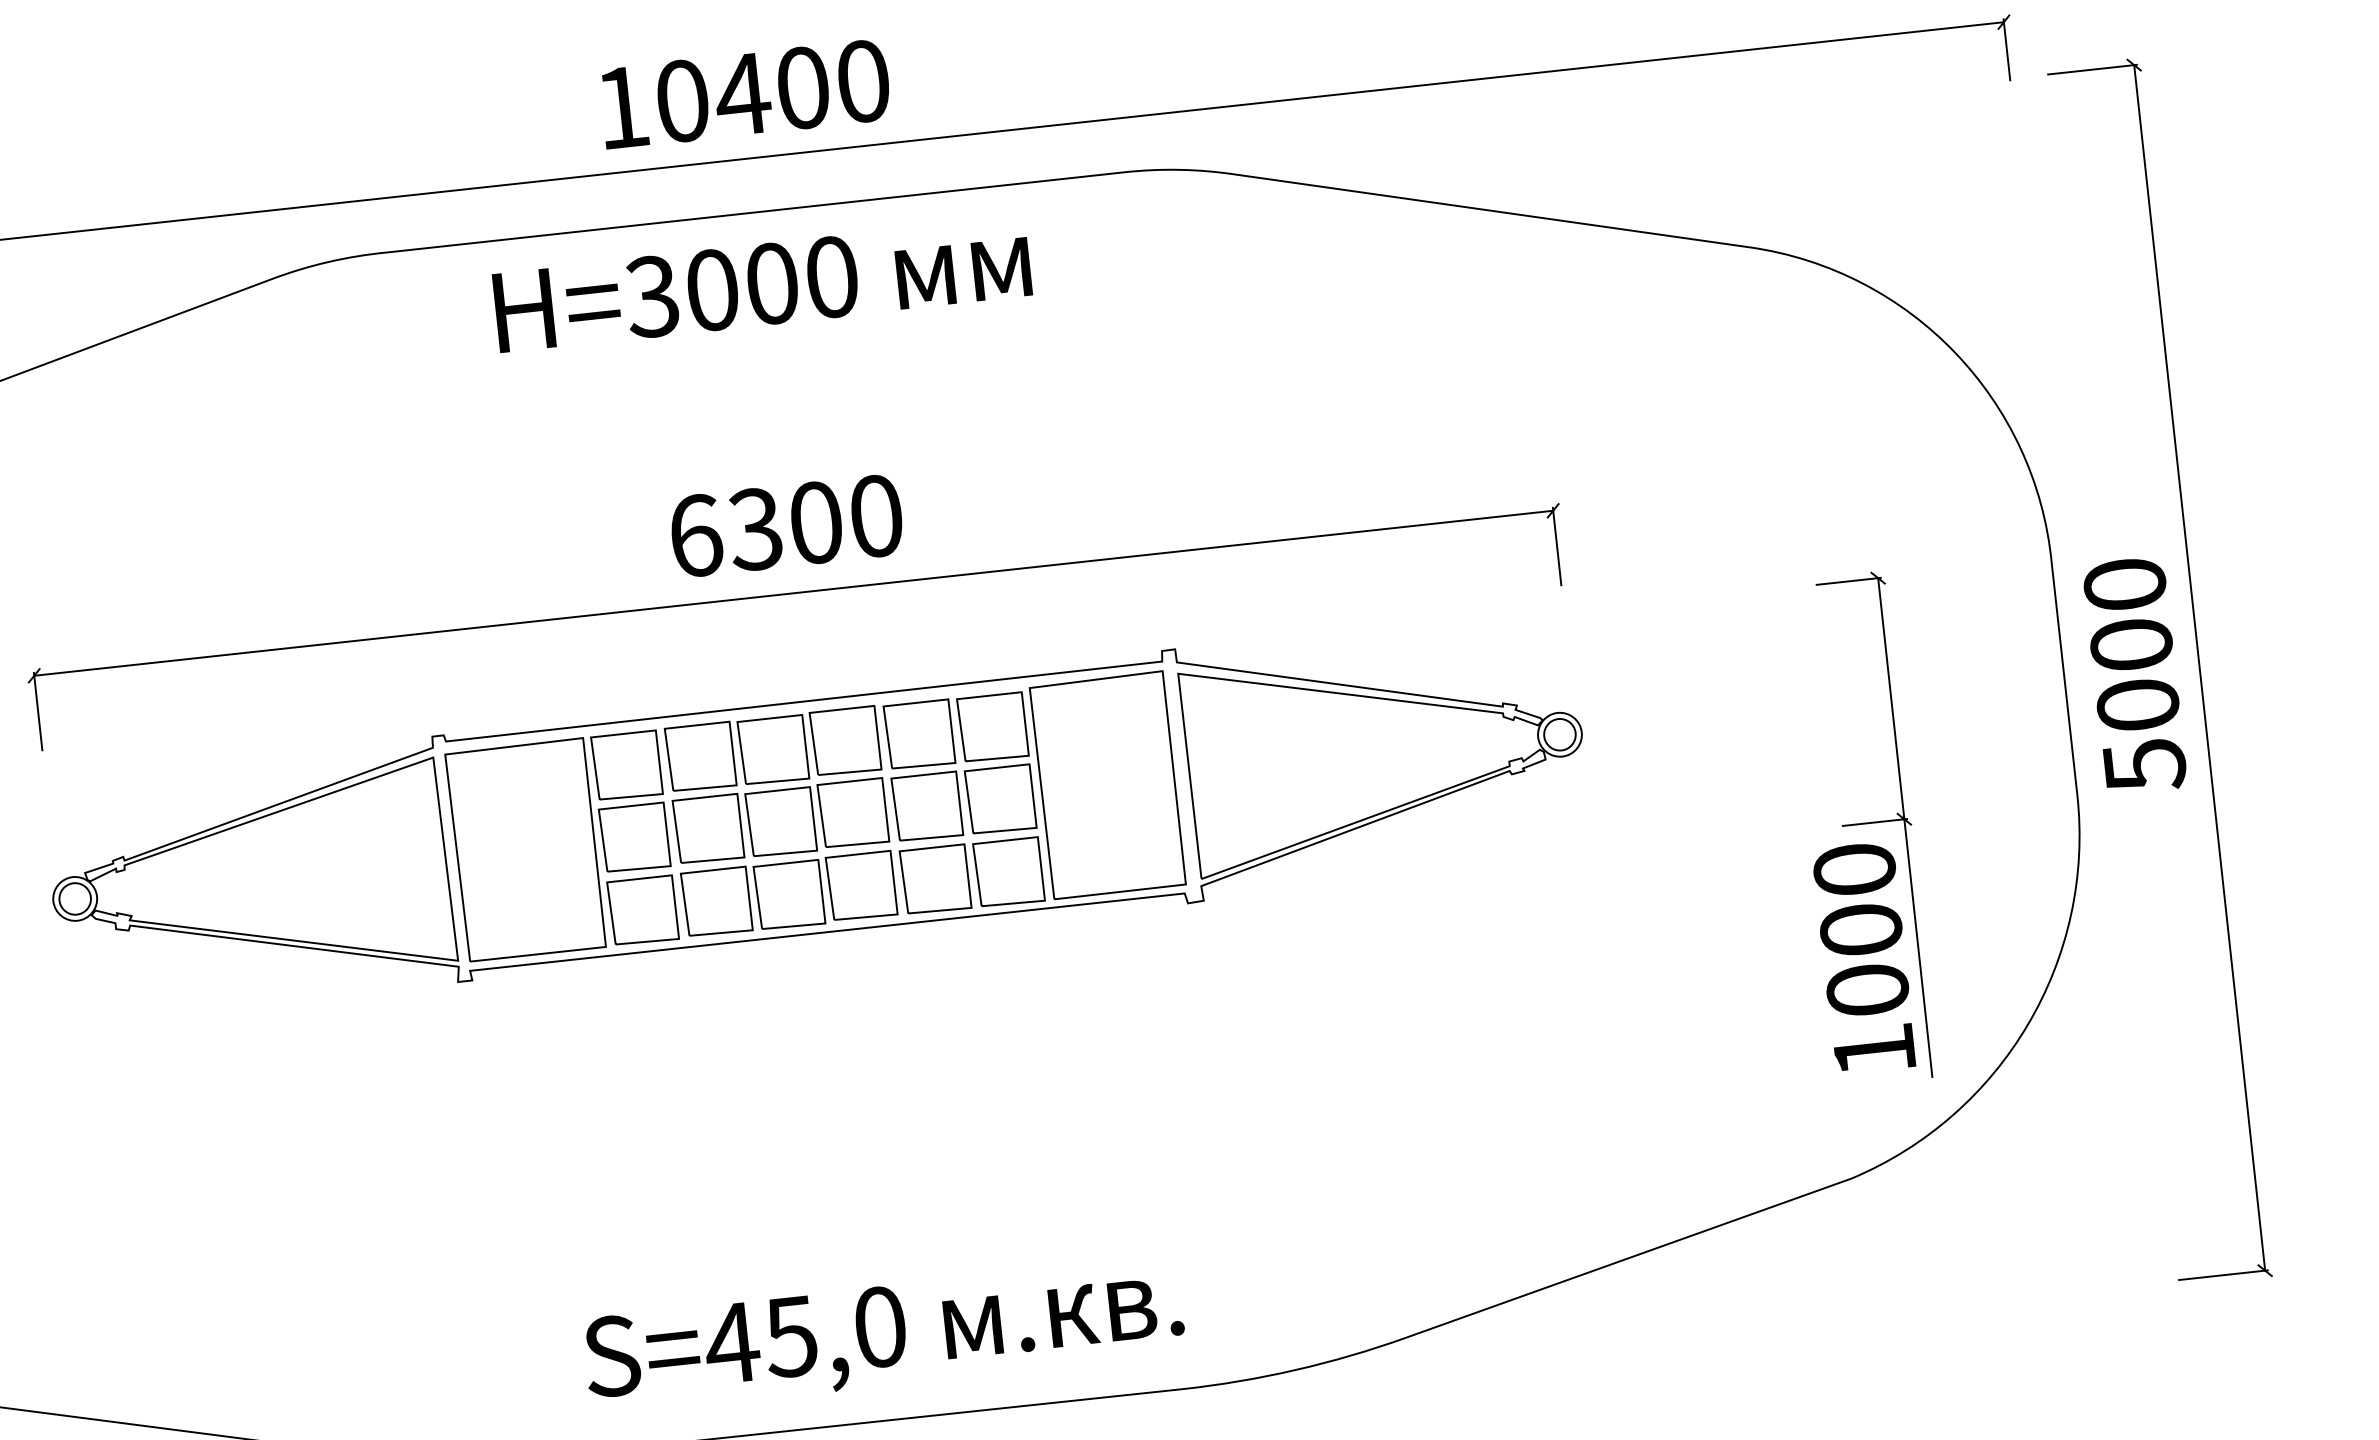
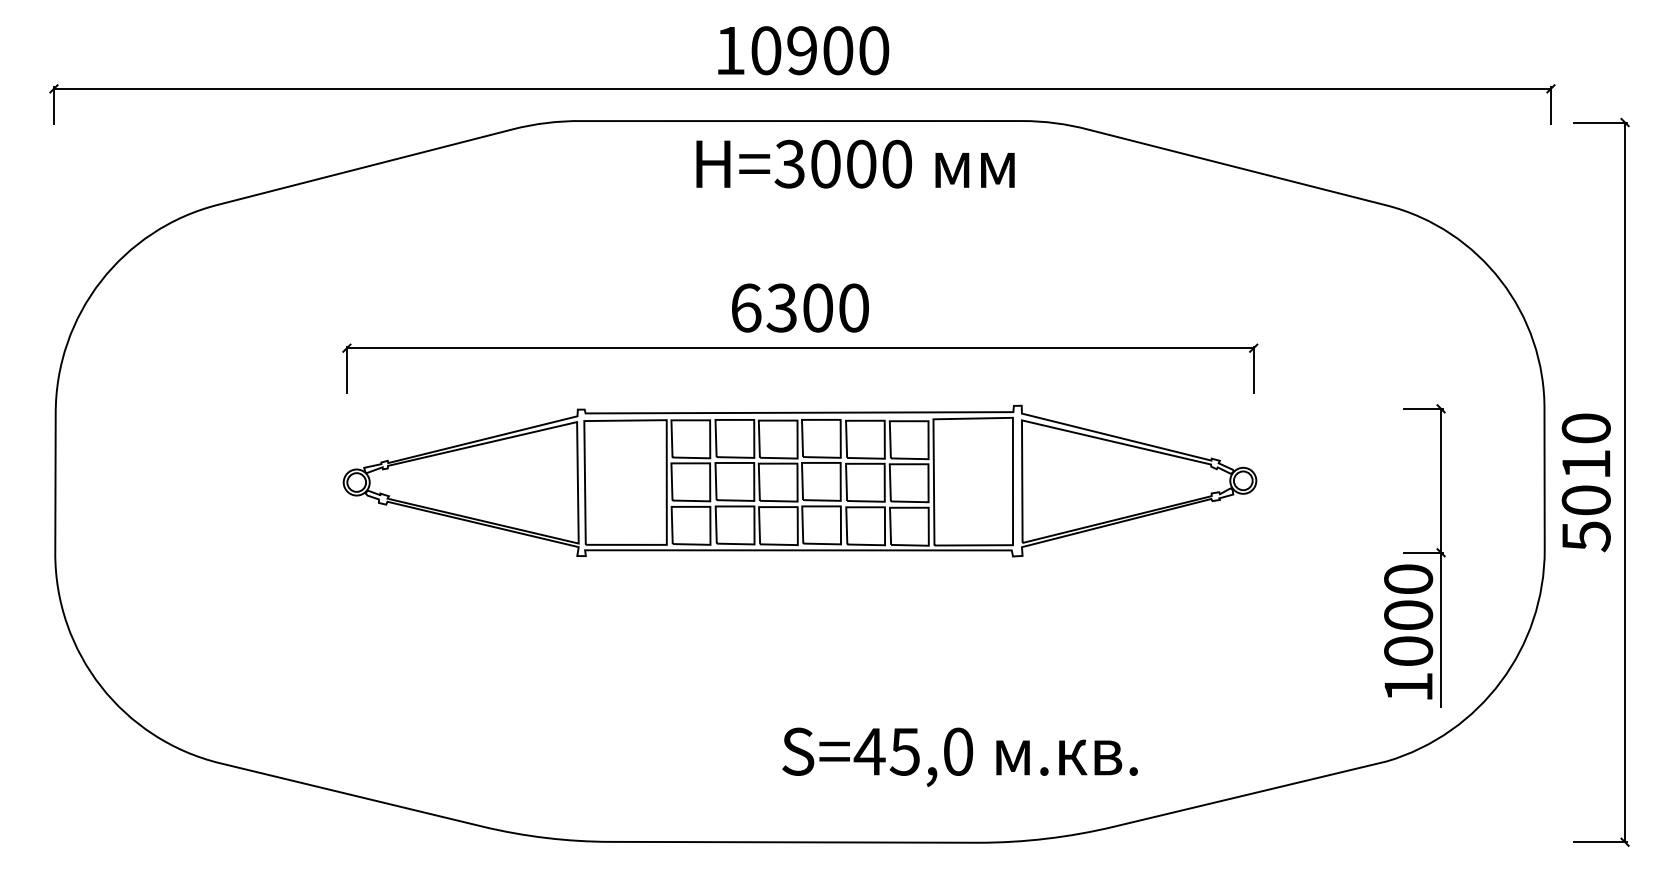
text: (741, 94) -> (801, 50), 10400 -> 10900
text: (762, 283) -> (855, 163), moved
text: (2130, 645) -> (1585, 464), 5000 -> 5010
text: (883, 1334) -> (959, 756), moved

